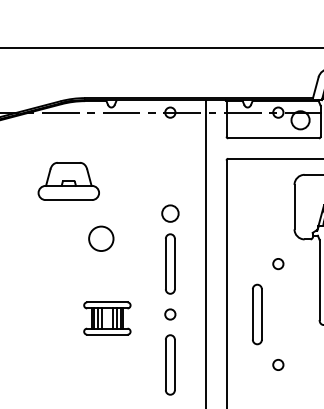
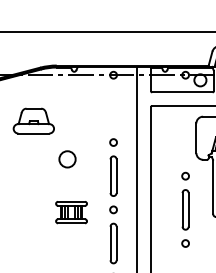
part: (68, 180) -> (33, 120), moved
circle: (170, 213) -> (113, 142), size x0.62
part: (257, 313) -> (185, 209), moved

